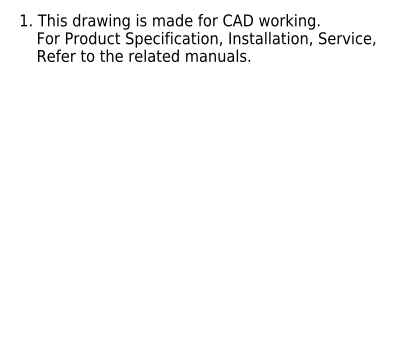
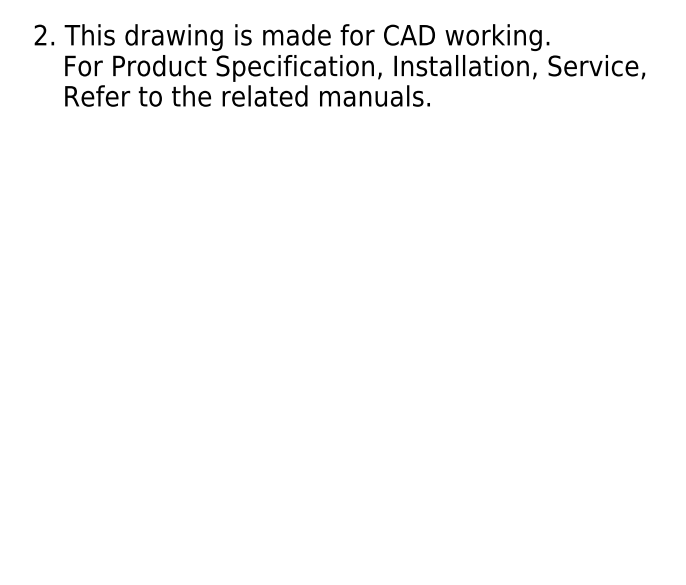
text: (23, 20) -> (40, 35), 1. -> 2.

